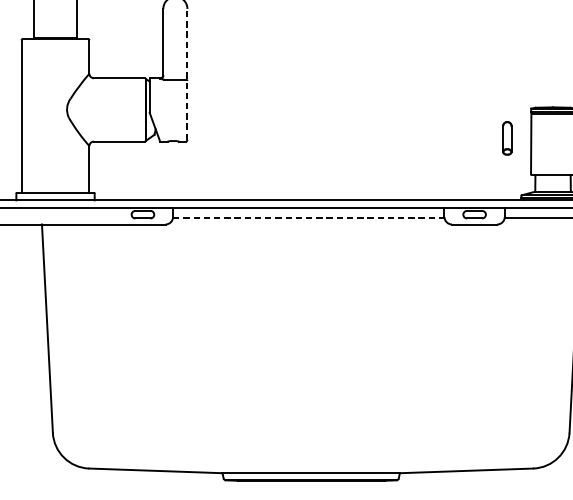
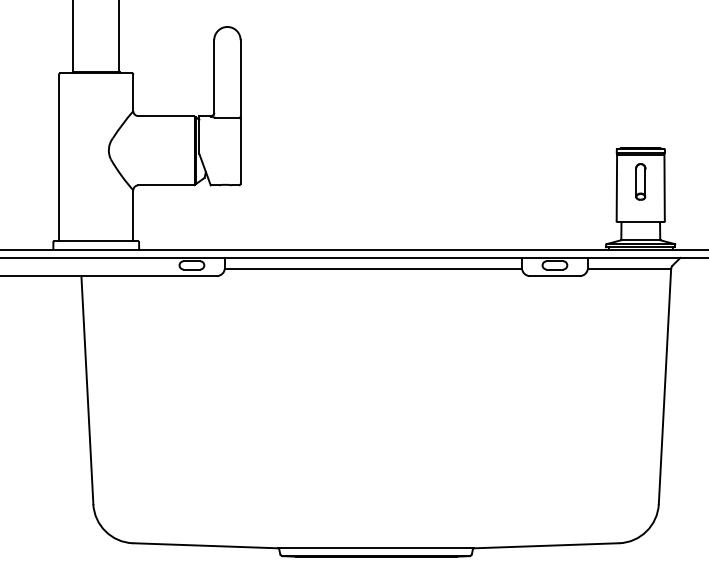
line: (187, 74) -> (240, 111), dashed -> solid
part: (507, 138) -> (640, 181), moved
line: (308, 217) -> (373, 268), dashed -> solid

